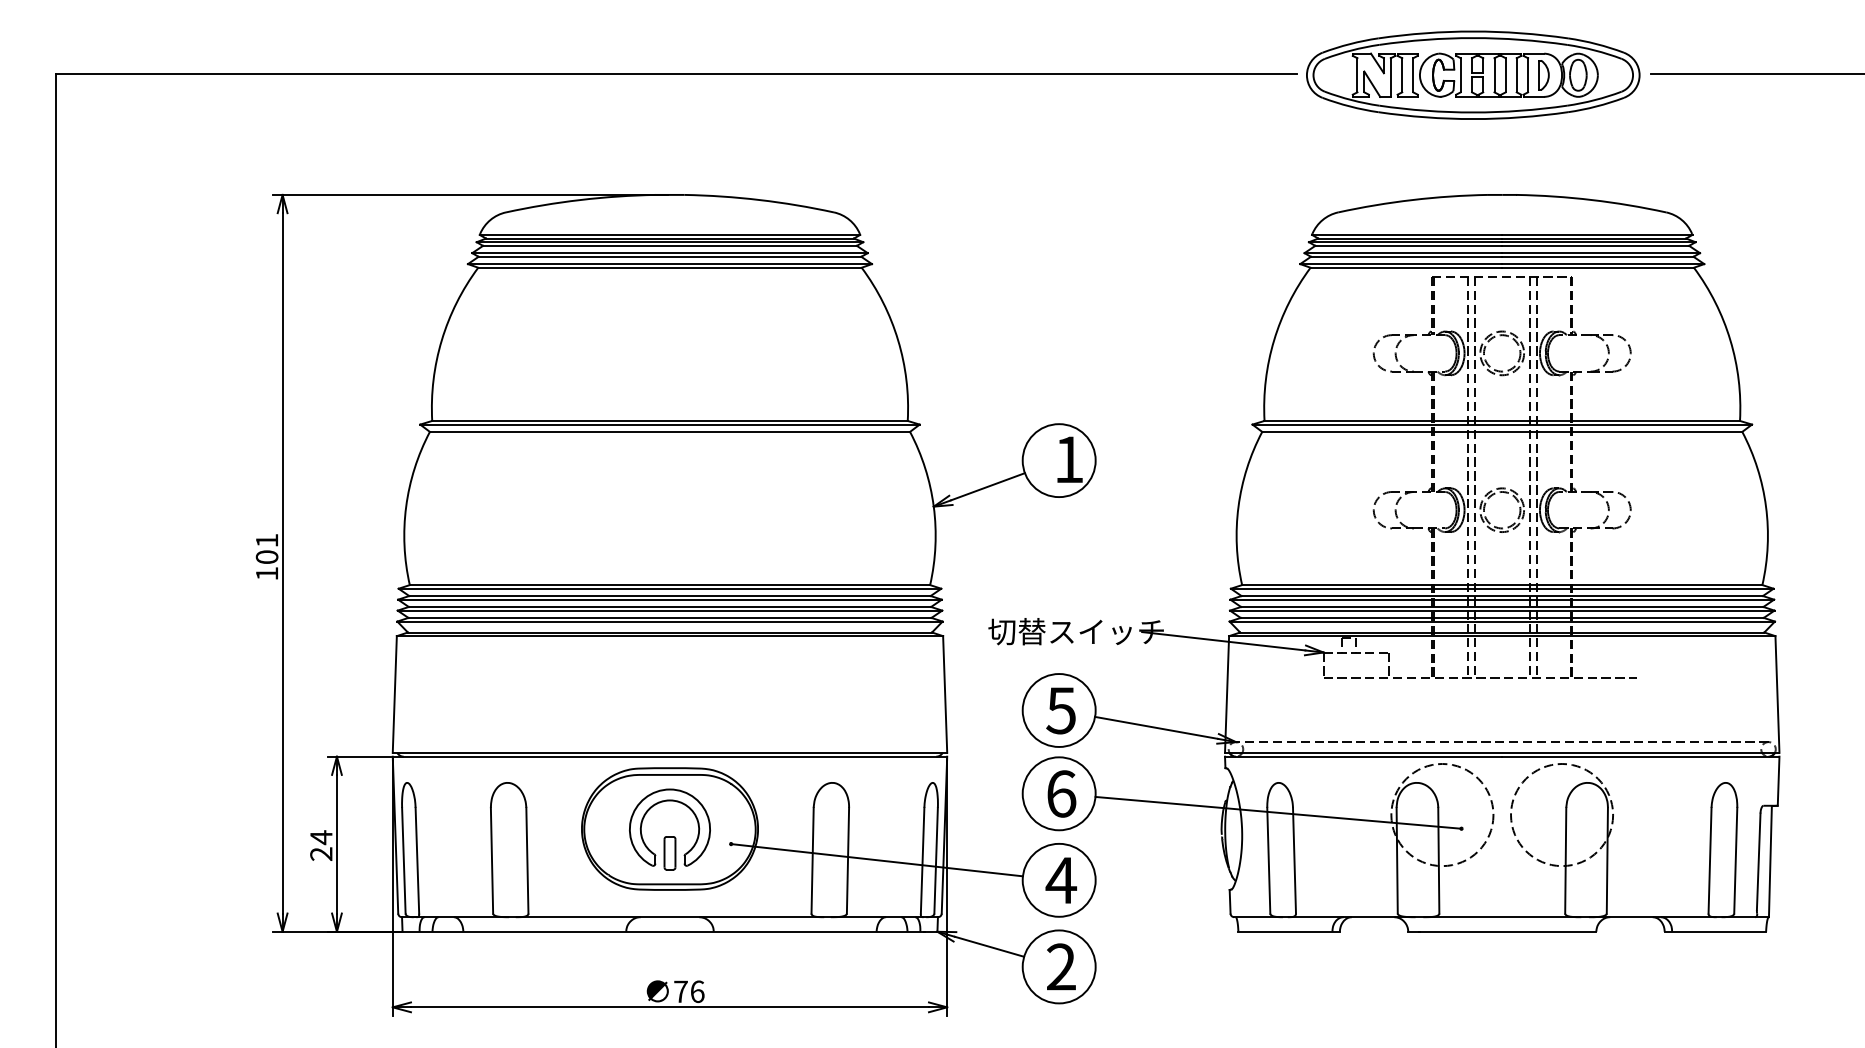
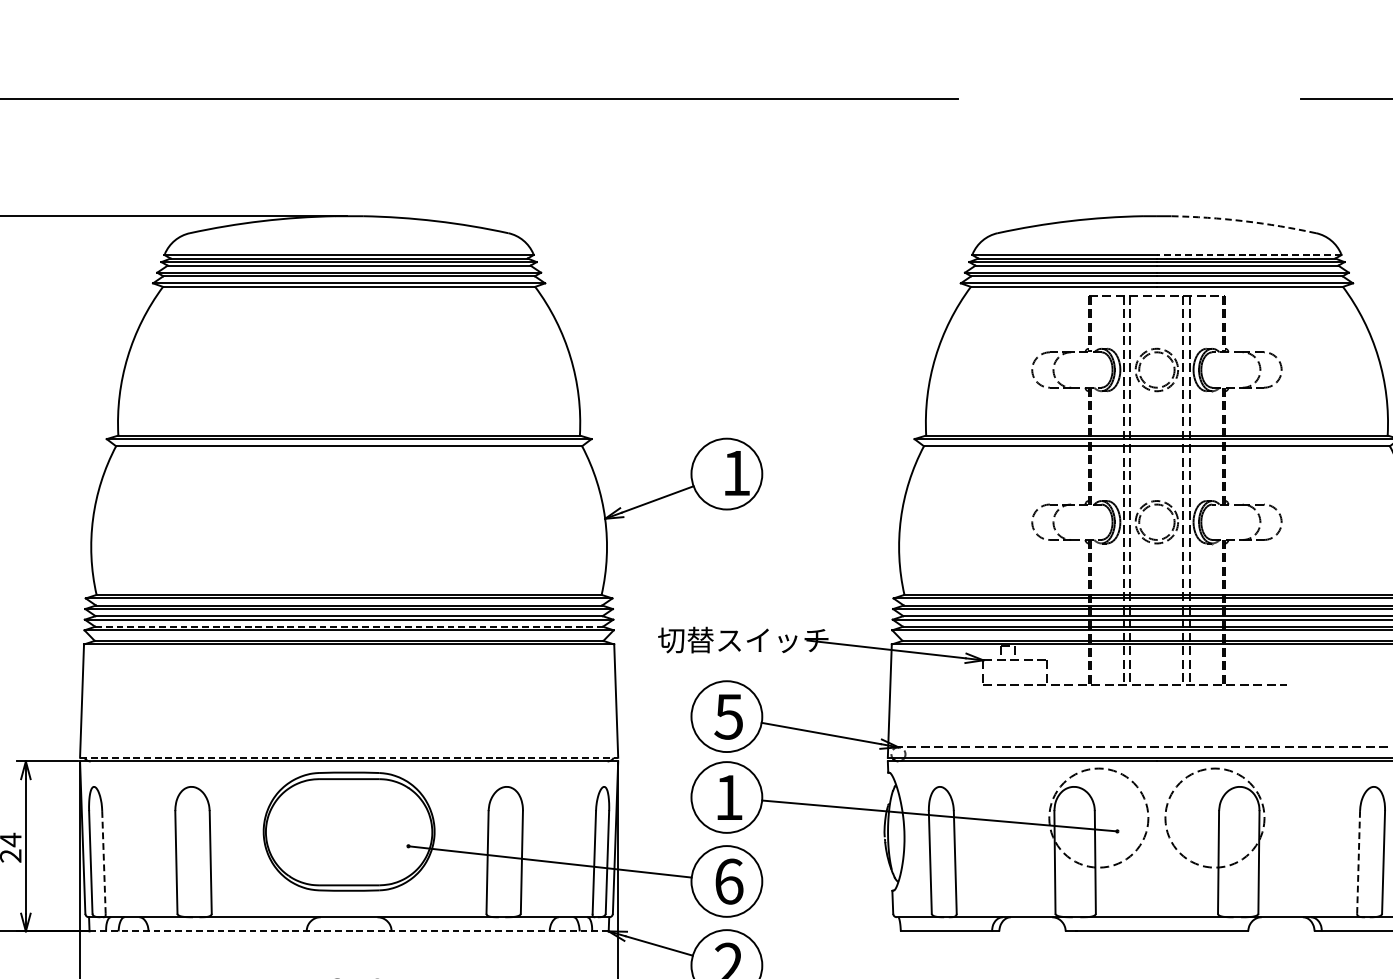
part: (1473, 74) -> (1129, 99), removed
arc: (1591, 200) -> (1243, 221), solid -> dashed
line: (1596, 234) -> (1248, 254), solid -> dashed
line: (669, 617) -> (348, 626), solid -> dashed
line: (670, 752) -> (349, 757), solid -> dashed
text: (1061, 793) -> (729, 797), 6 -> 1
part: (669, 836) -> (348, 838), removed
line: (417, 860) -> (104, 862), solid -> dashed
line: (1710, 860) -> (1359, 862), solid -> dashed
text: (1061, 880) -> (729, 881), 4 -> 6
line: (670, 931) -> (349, 931), solid -> dashed

